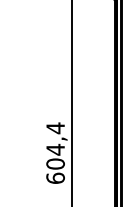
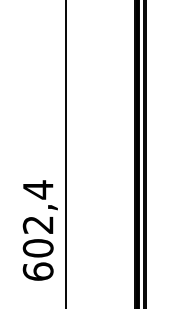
text: (55, 149) -> (38, 224), 604,4 -> 602,4

